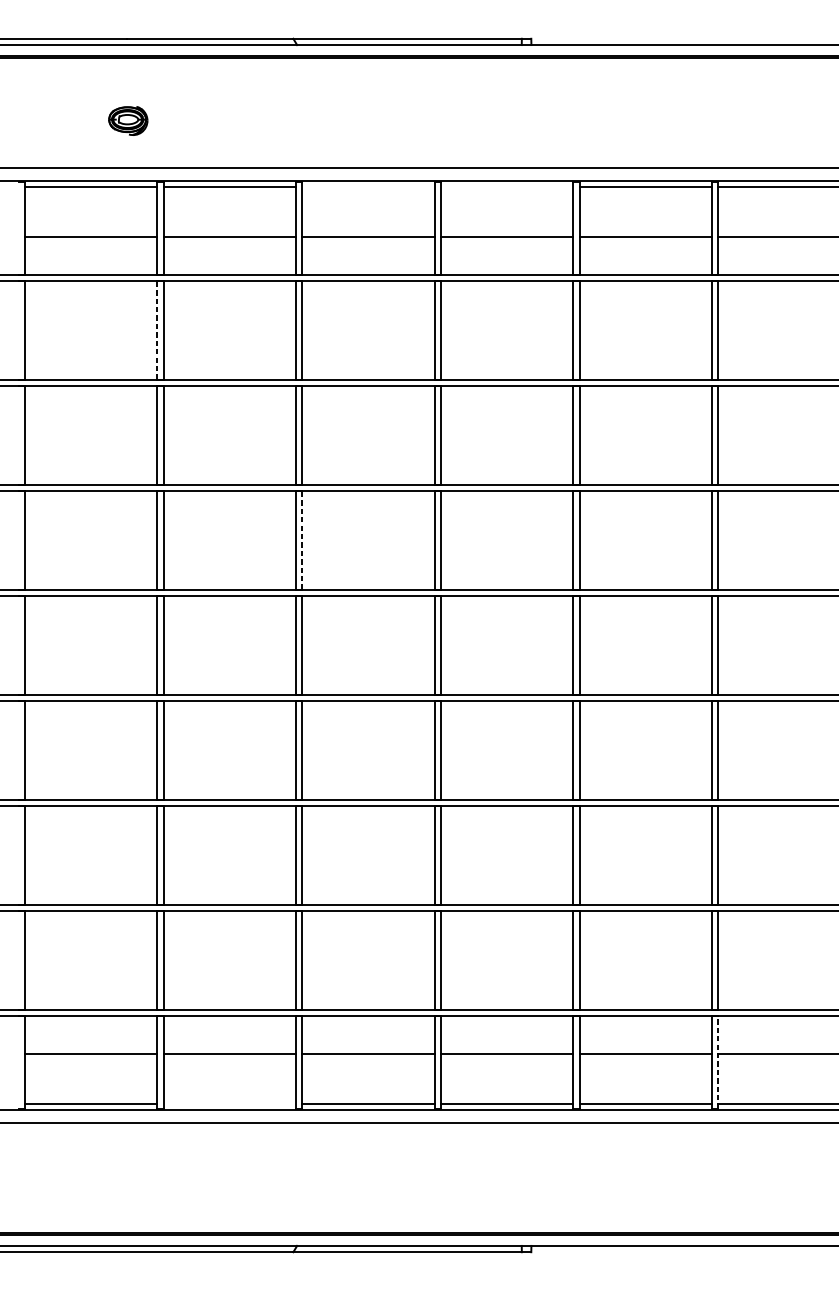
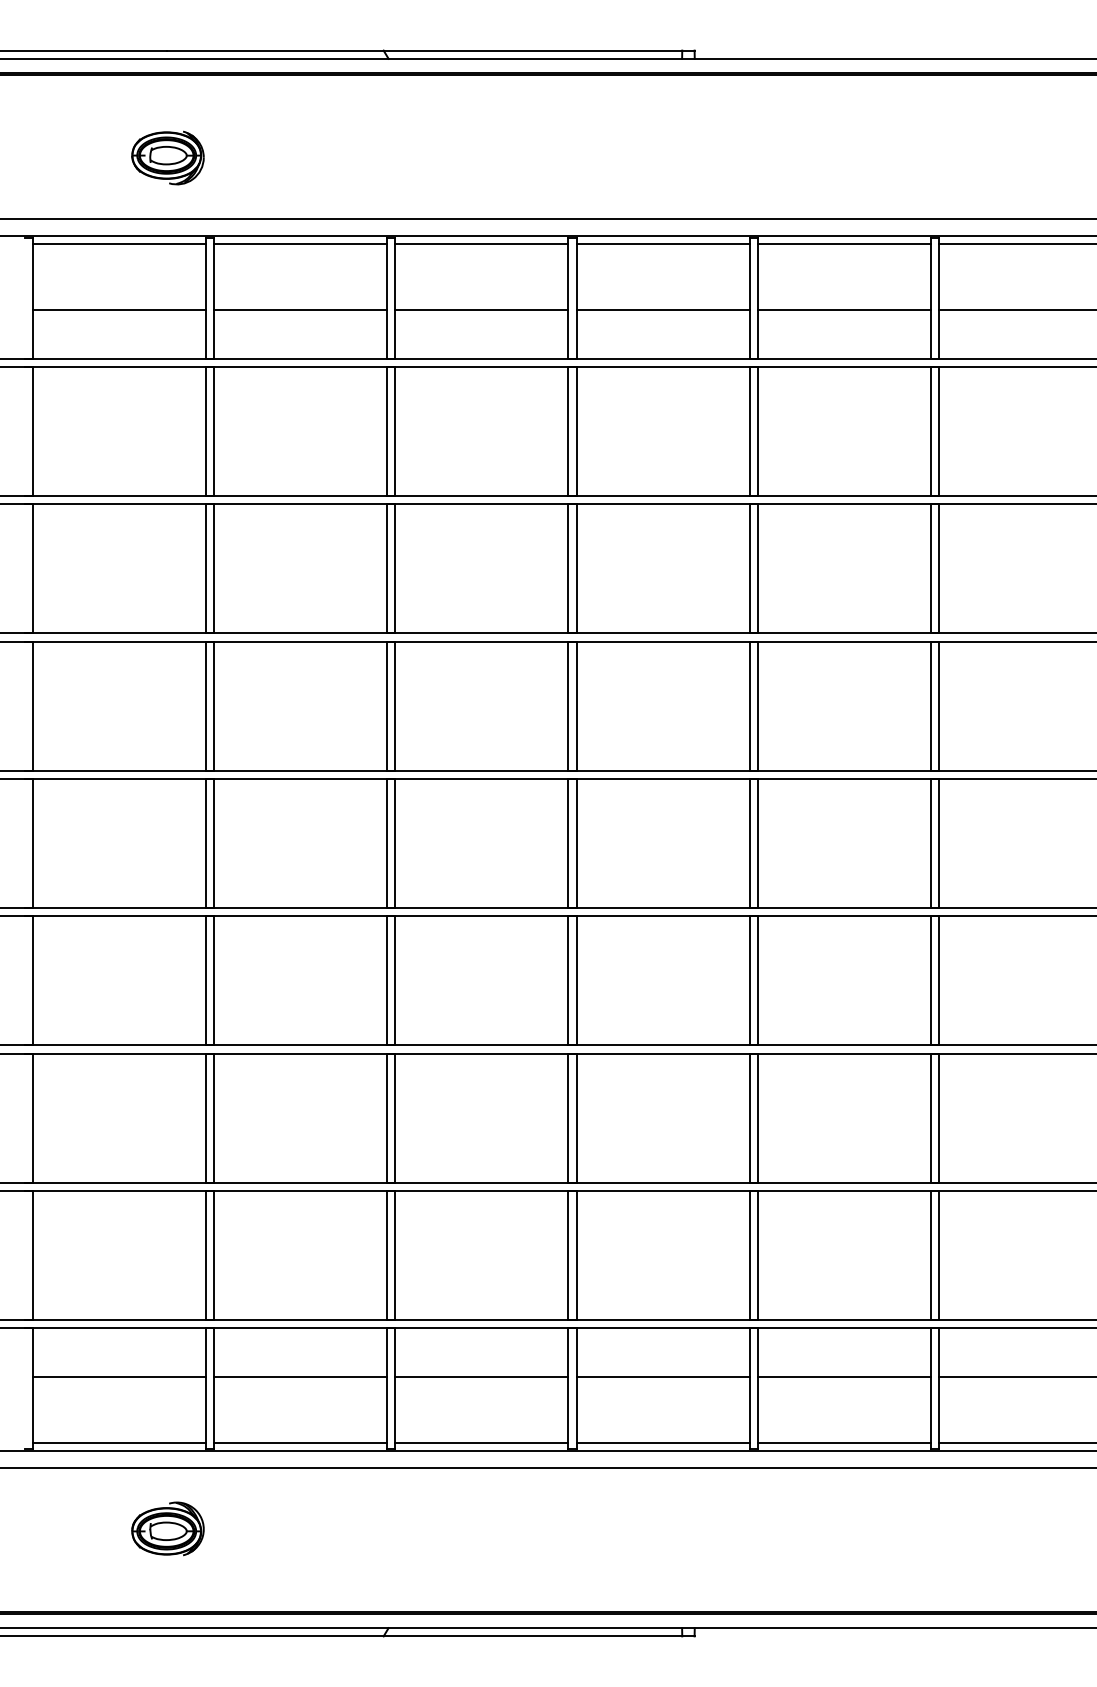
part: (127, 120) -> (167, 157), size x1.43
line: (368, 187) -> (481, 244), added
line: (506, 187) -> (662, 244), added
line: (157, 330) -> (205, 431), dashed -> solid
line: (302, 540) -> (395, 706), dashed -> solid
line: (718, 1062) -> (939, 1388), dashed -> solid
line: (229, 1103) -> (300, 1442), added
part: (127, 1169) -> (167, 1528), added

